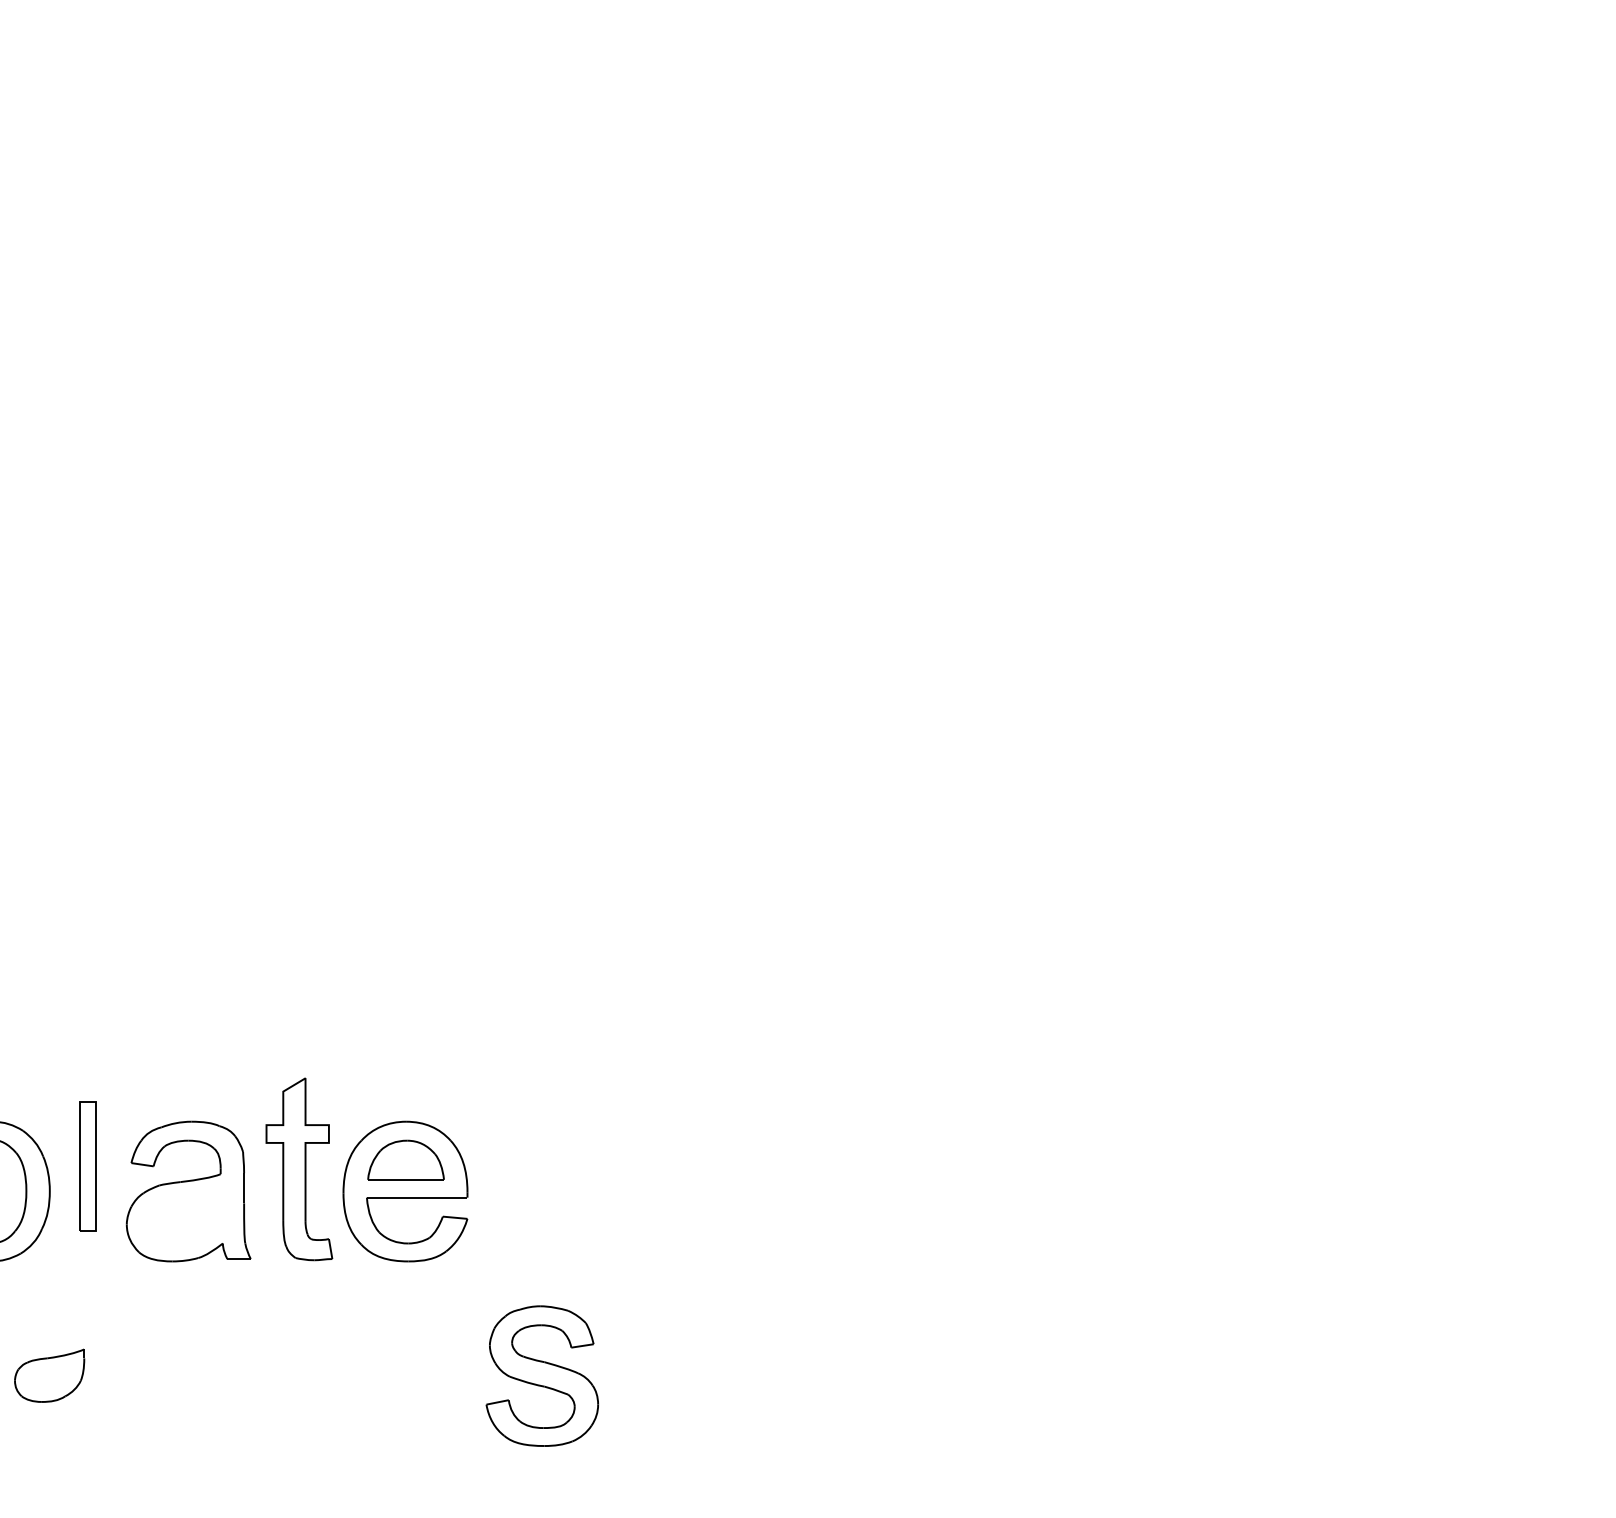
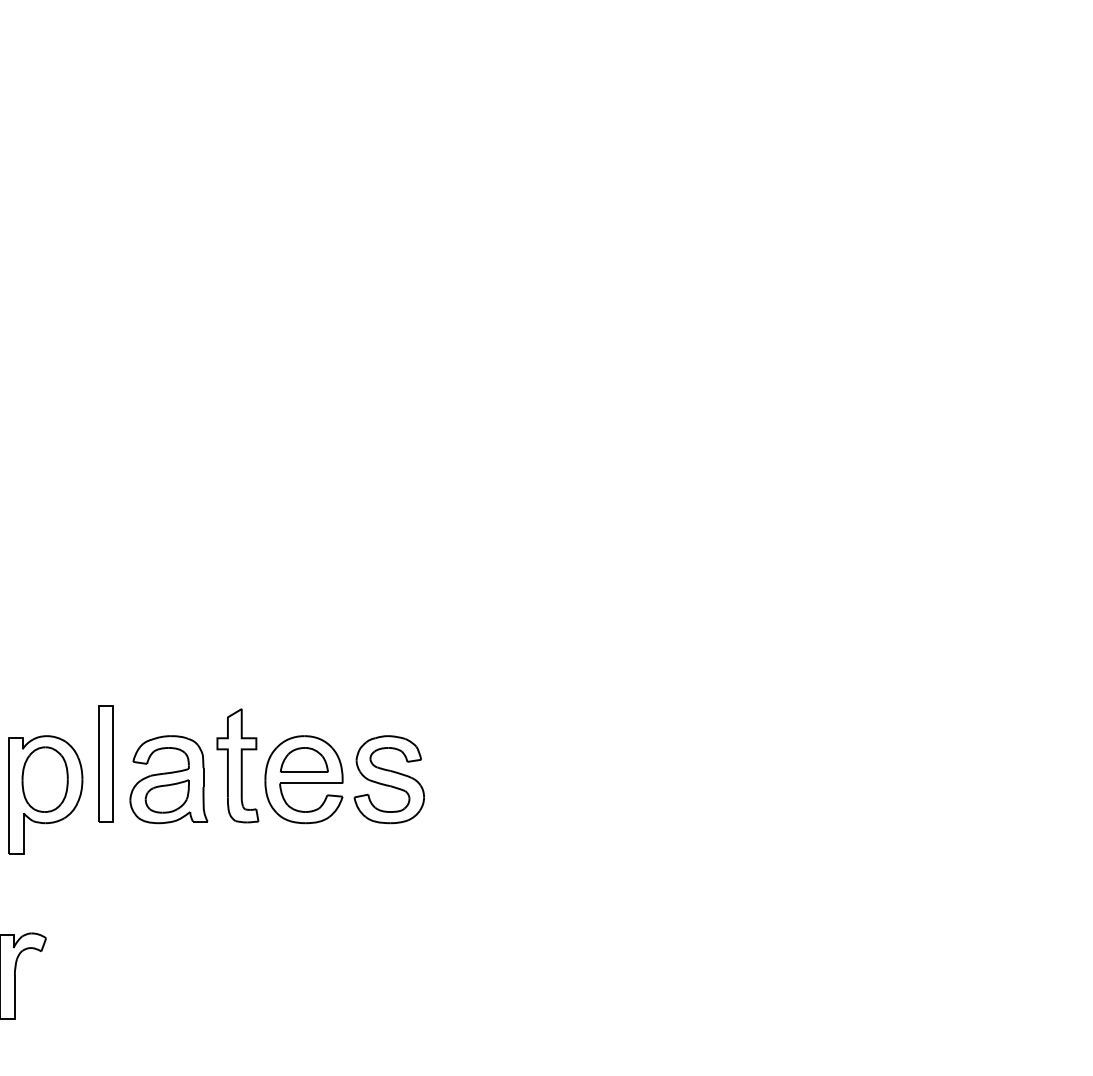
part: (86, 1165) -> (105, 763), size x1.43
part: (48, 1375) -> (166, 796), moved
part: (541, 1375) -> (388, 779), moved

